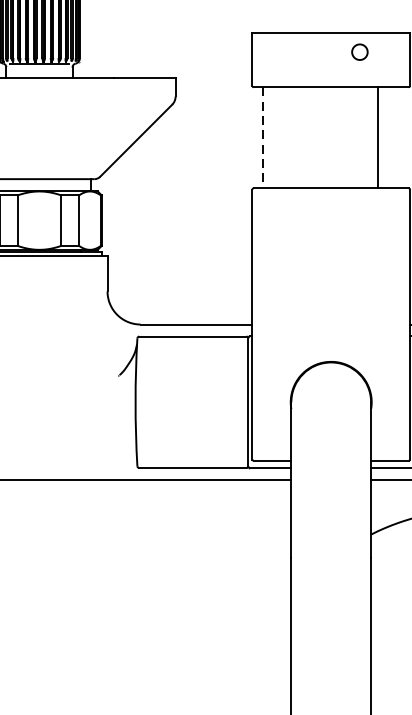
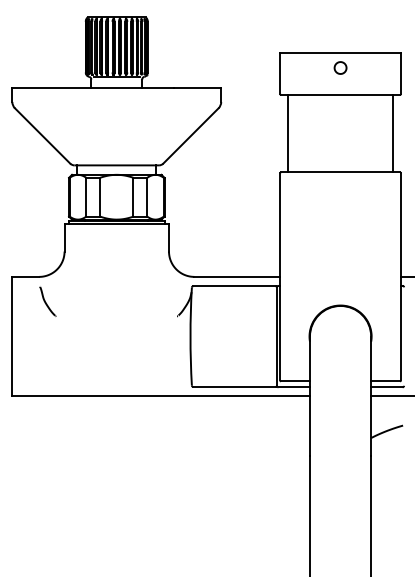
part: (359, 51) -> (340, 67), moved
line: (263, 137) -> (288, 133), dashed -> solid
line: (378, 137) -> (392, 133), moved

